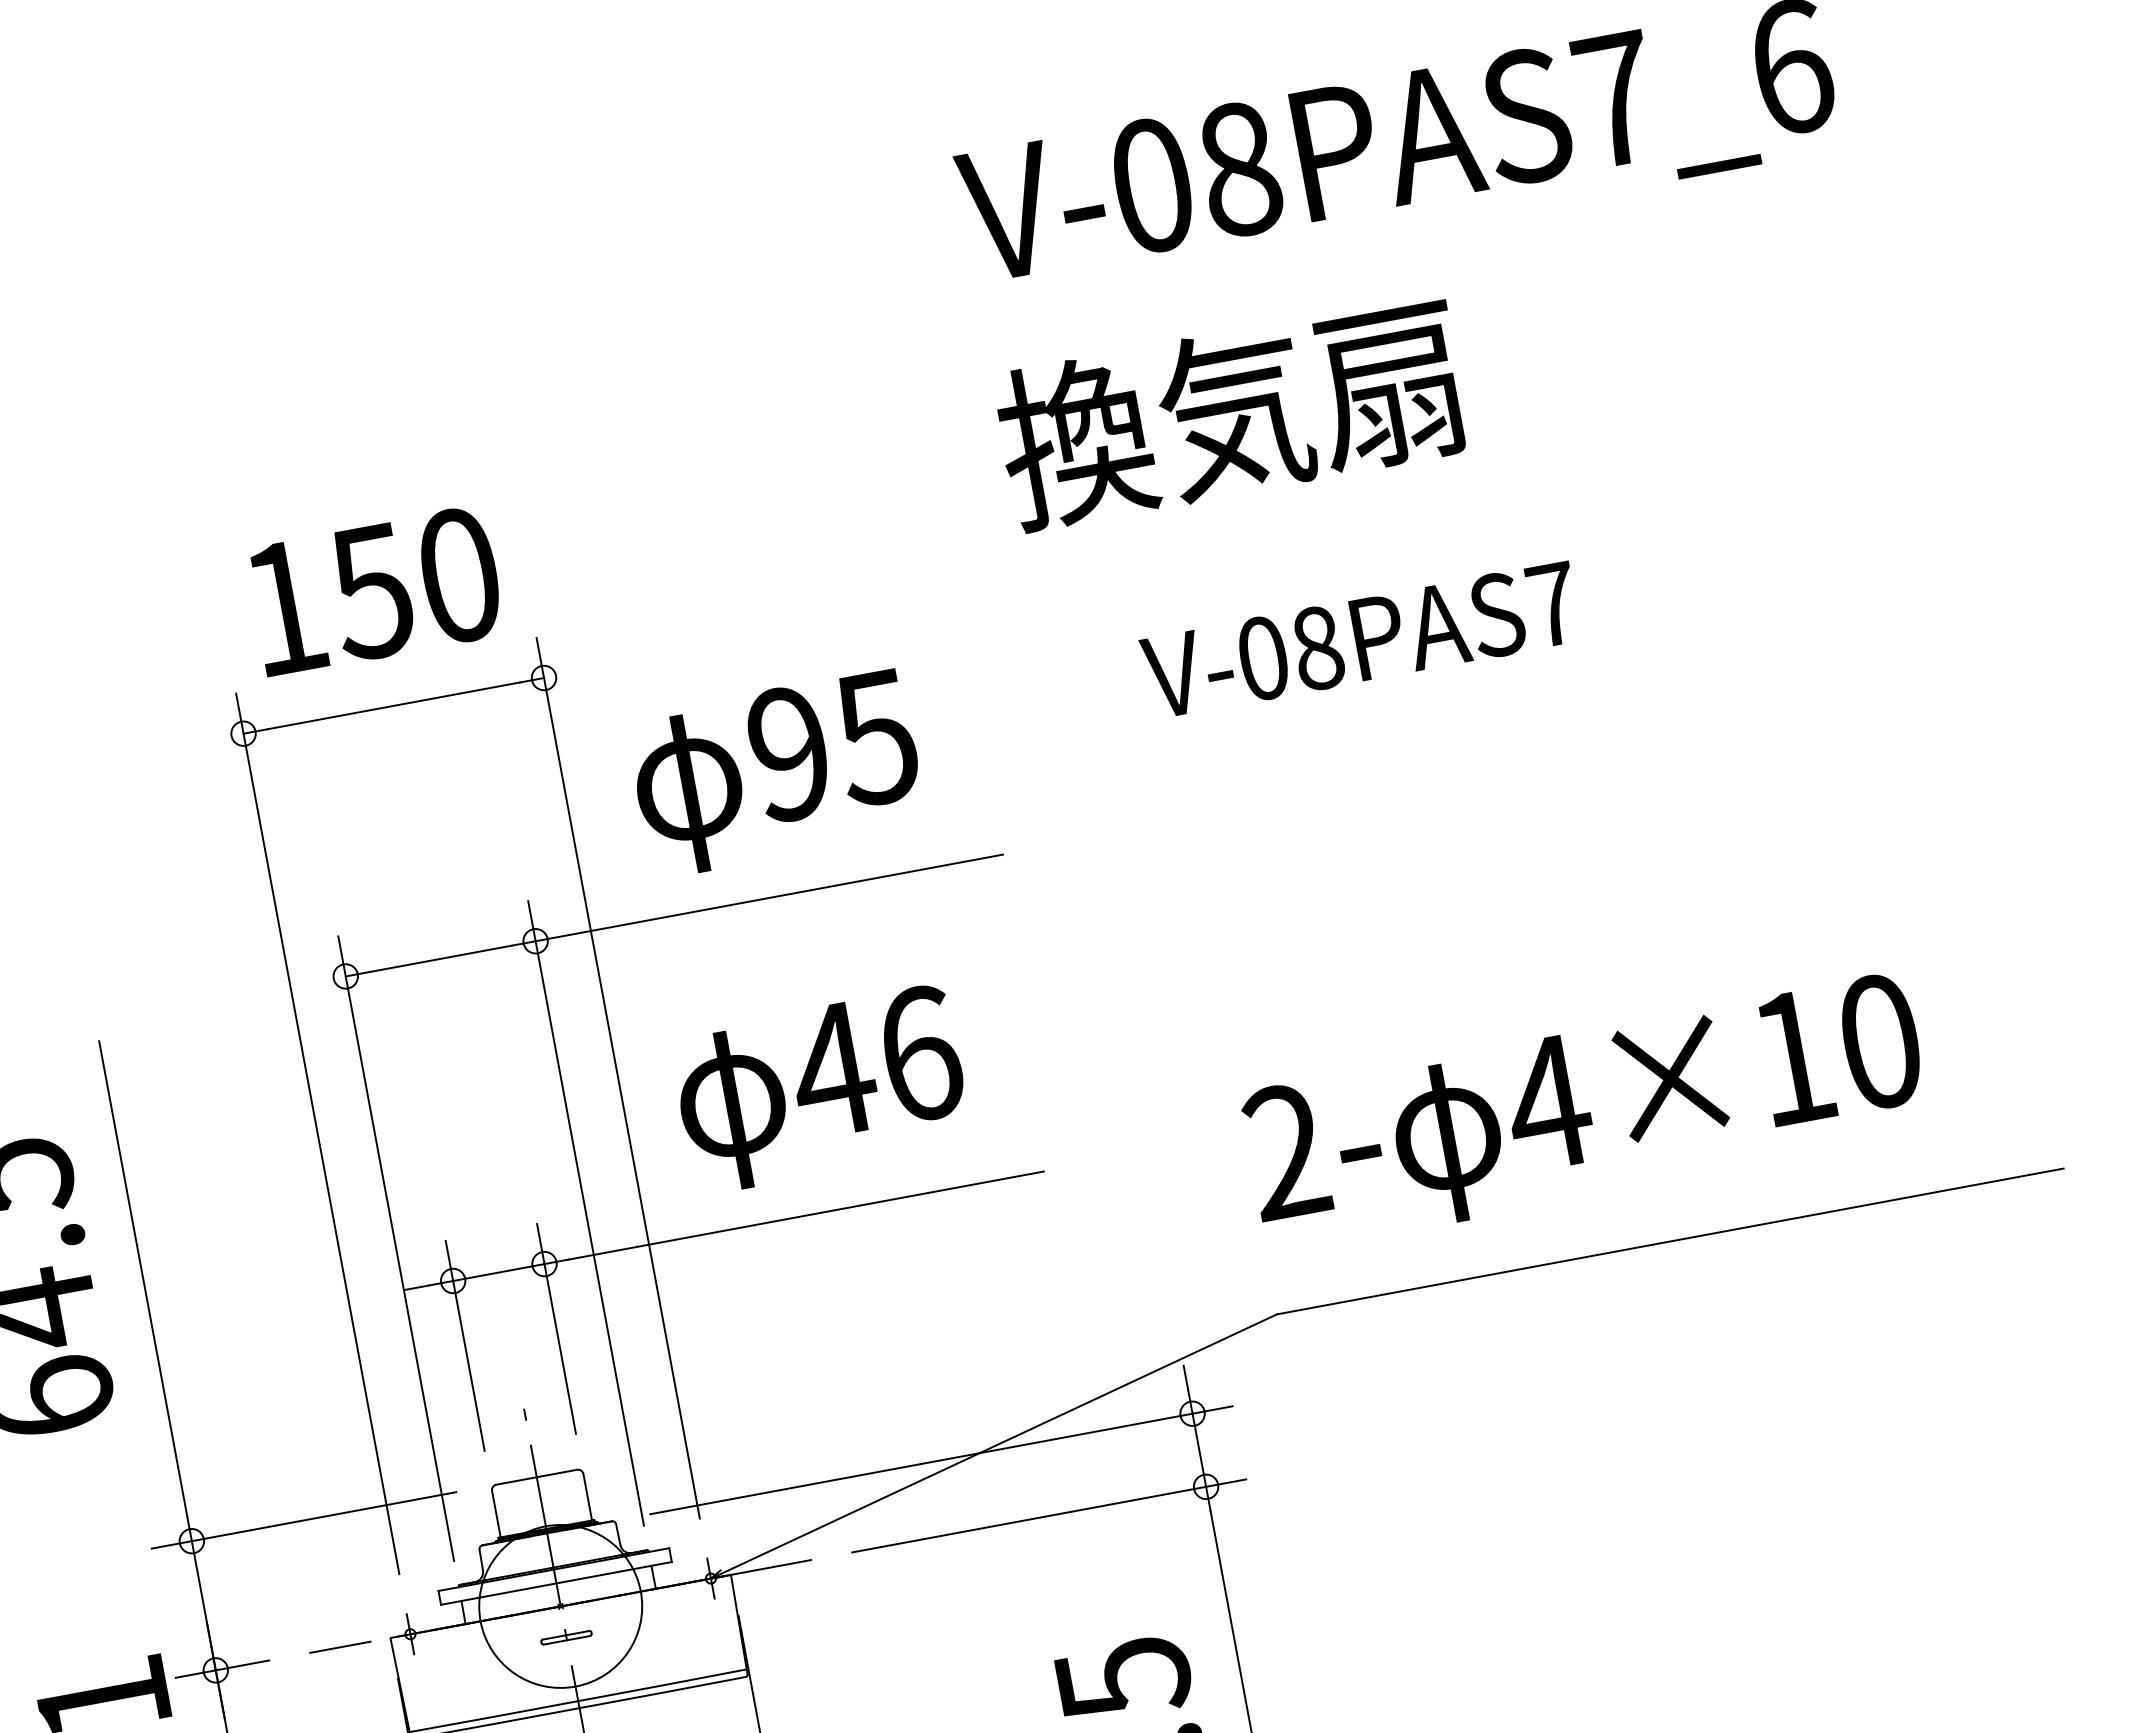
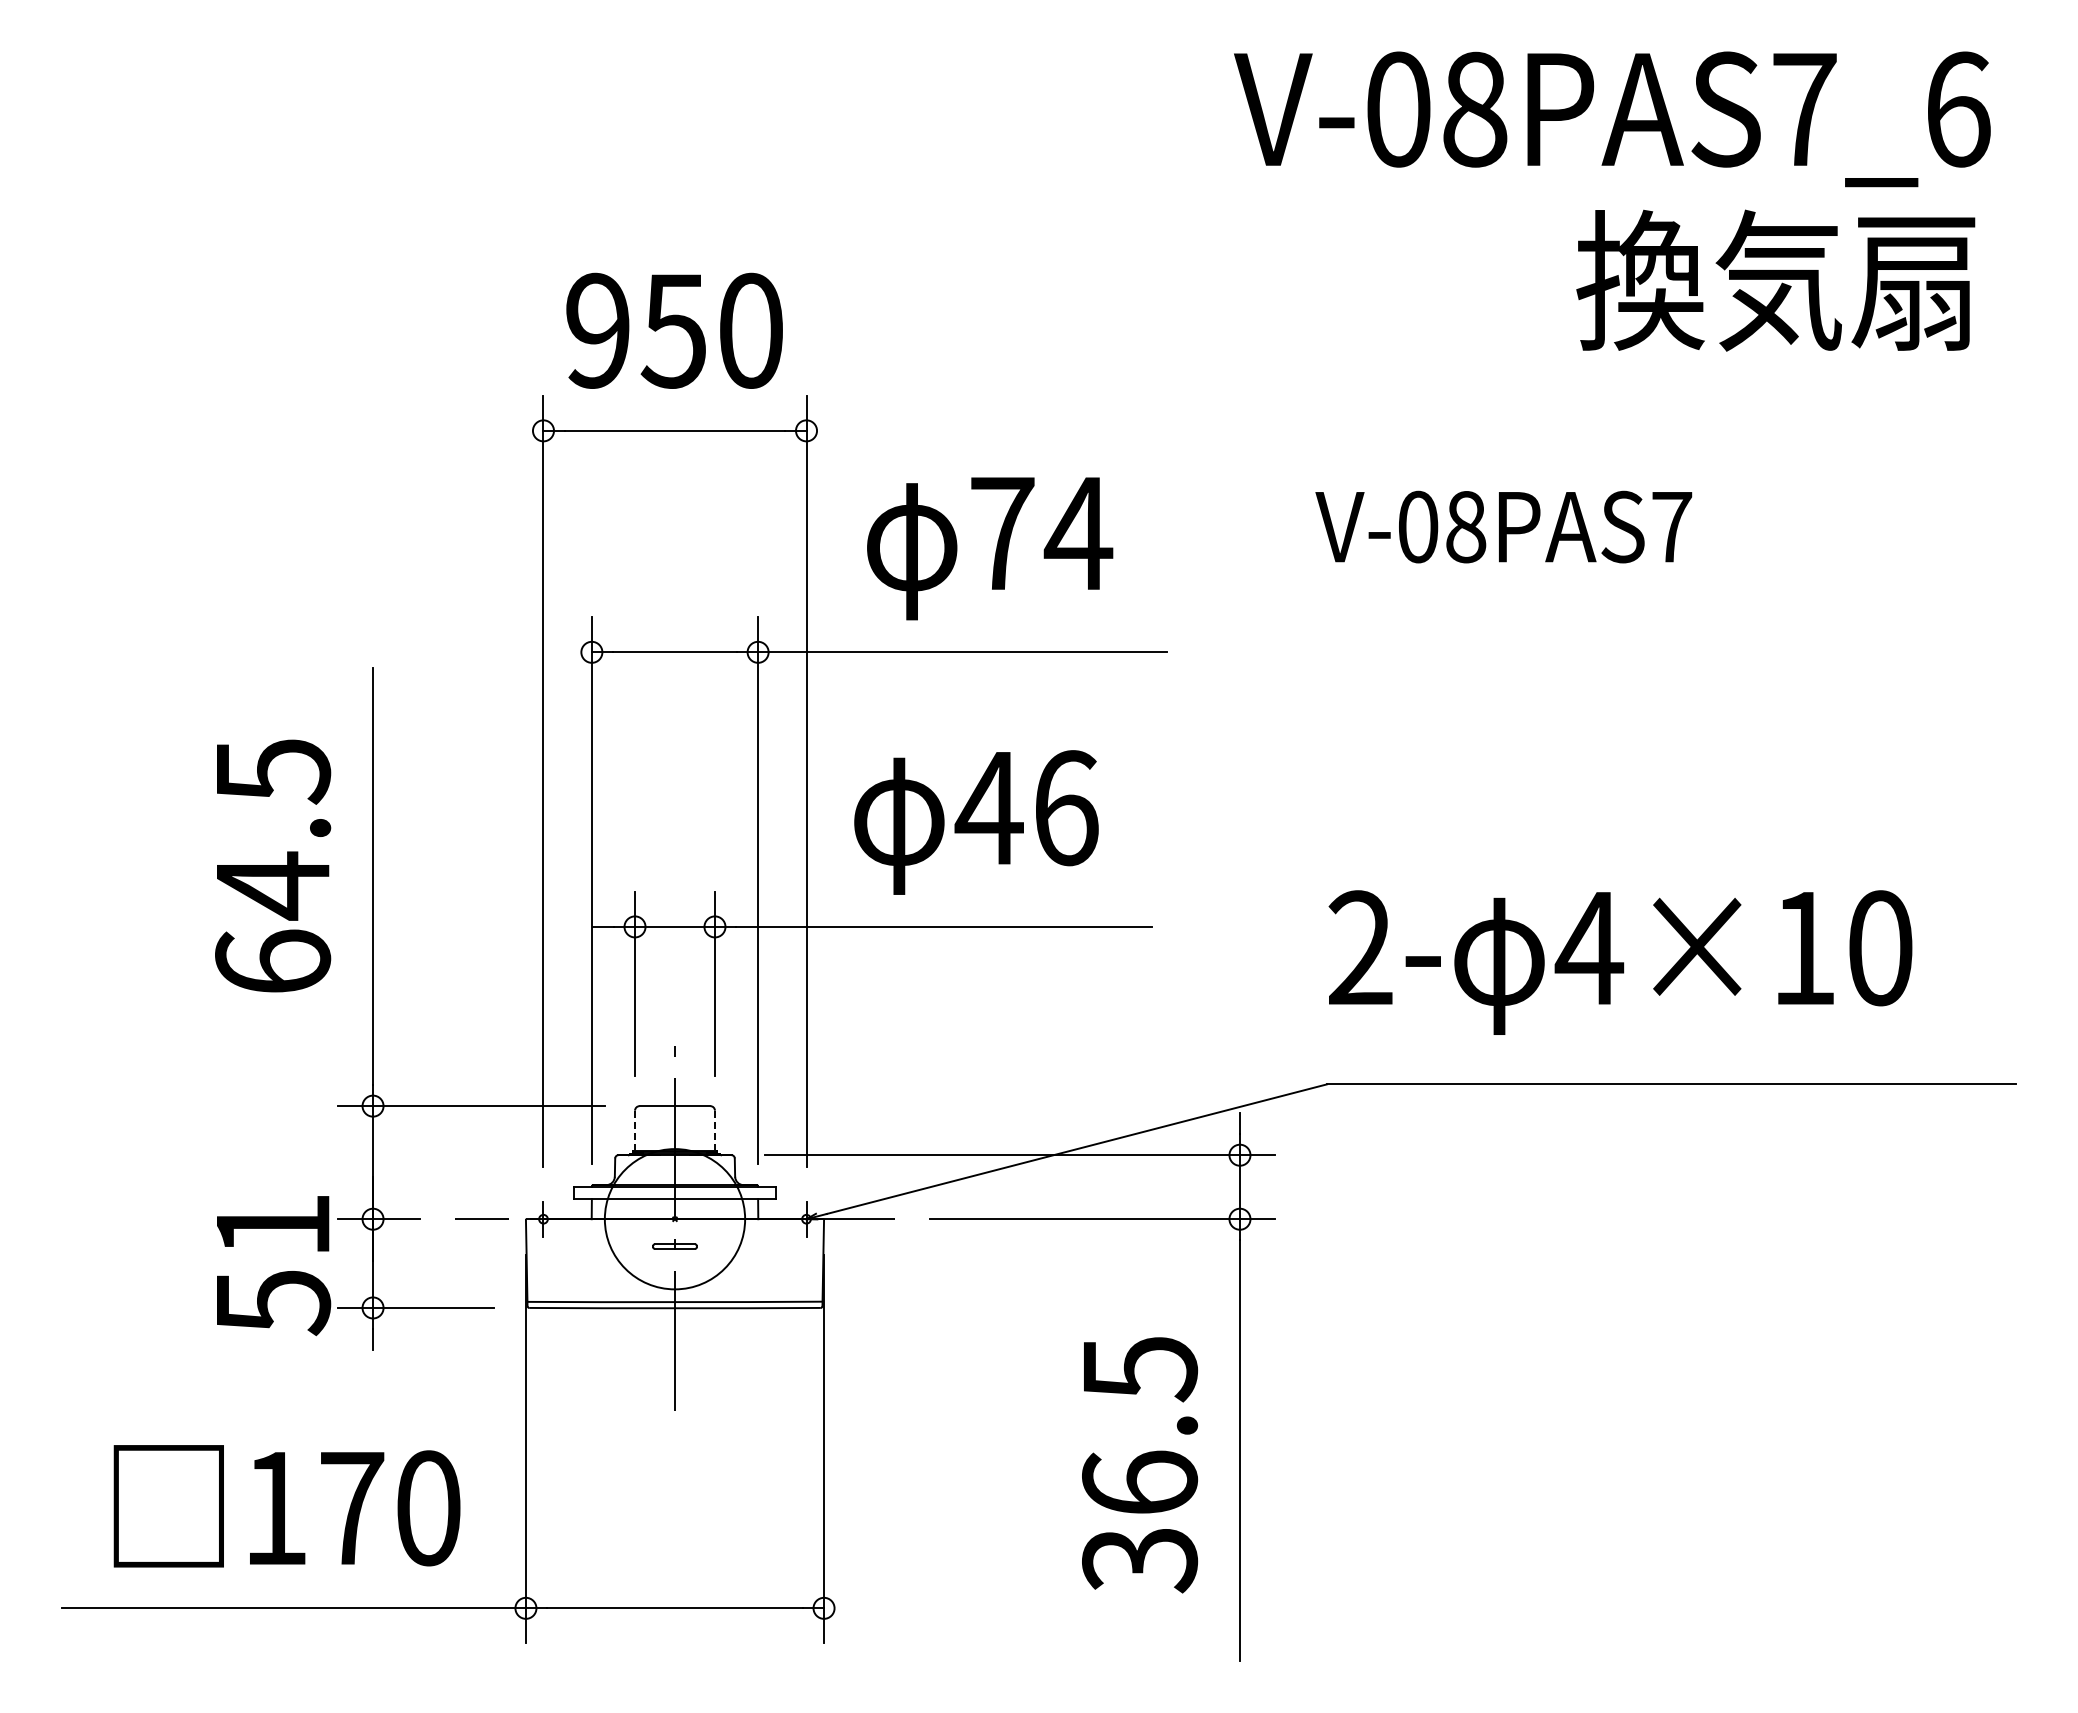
text: (1231, 413) -> (1775, 280), moved
text: (284, 607) -> (597, 330), 150 -> 950
text: (834, 745) -> (1041, 533), 95 -> 74
line: (587, 1496) -> (714, 1130), solid -> dashed
line: (496, 1513) -> (635, 1130), solid -> dashed

